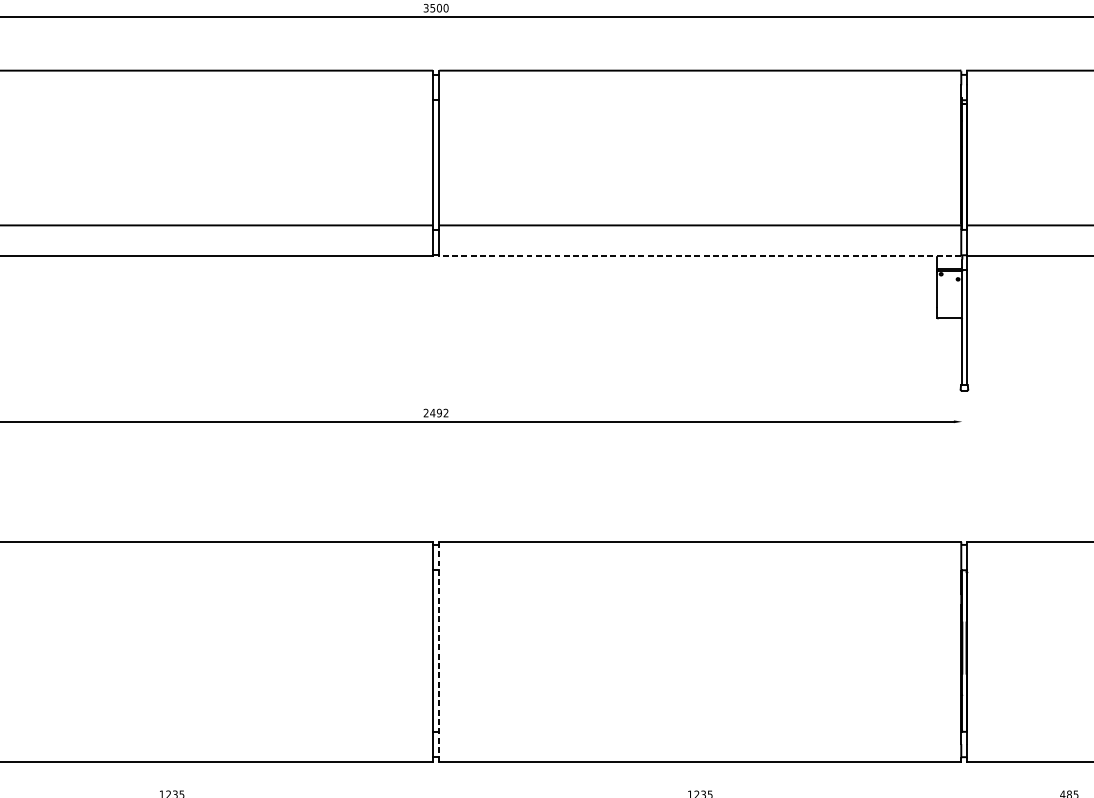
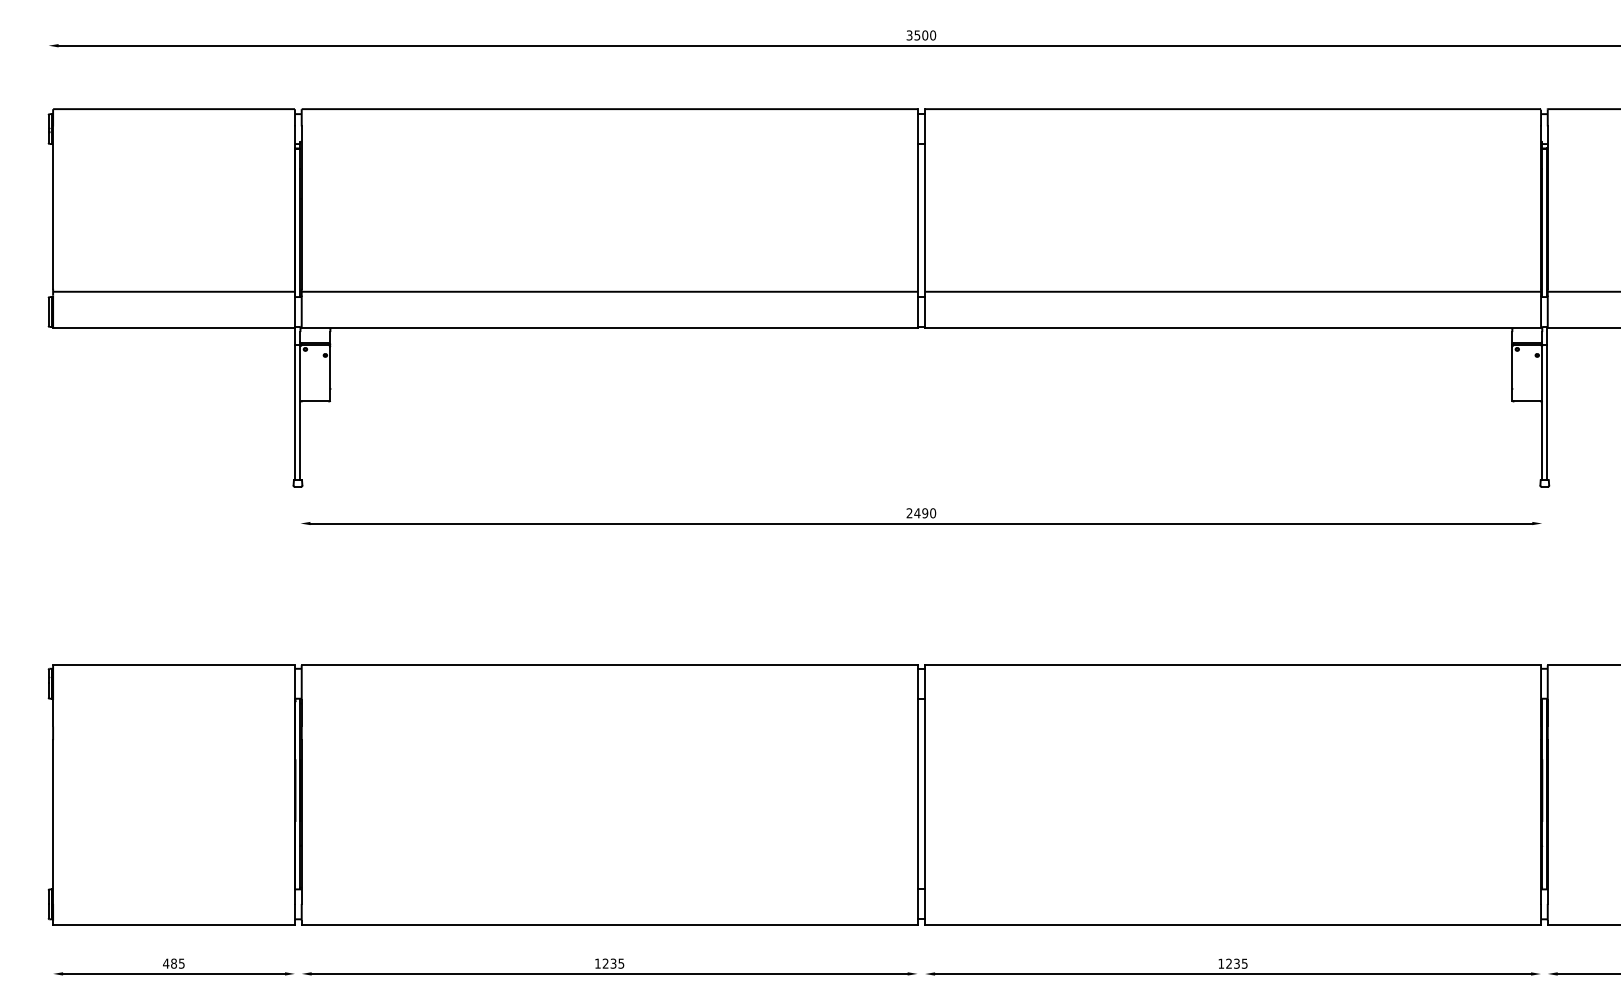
line: (700, 256) -> (1233, 328), dashed -> solid
text: (446, 413) -> (933, 513), 2492 -> 2490
line: (439, 651) -> (925, 794), dashed -> solid

